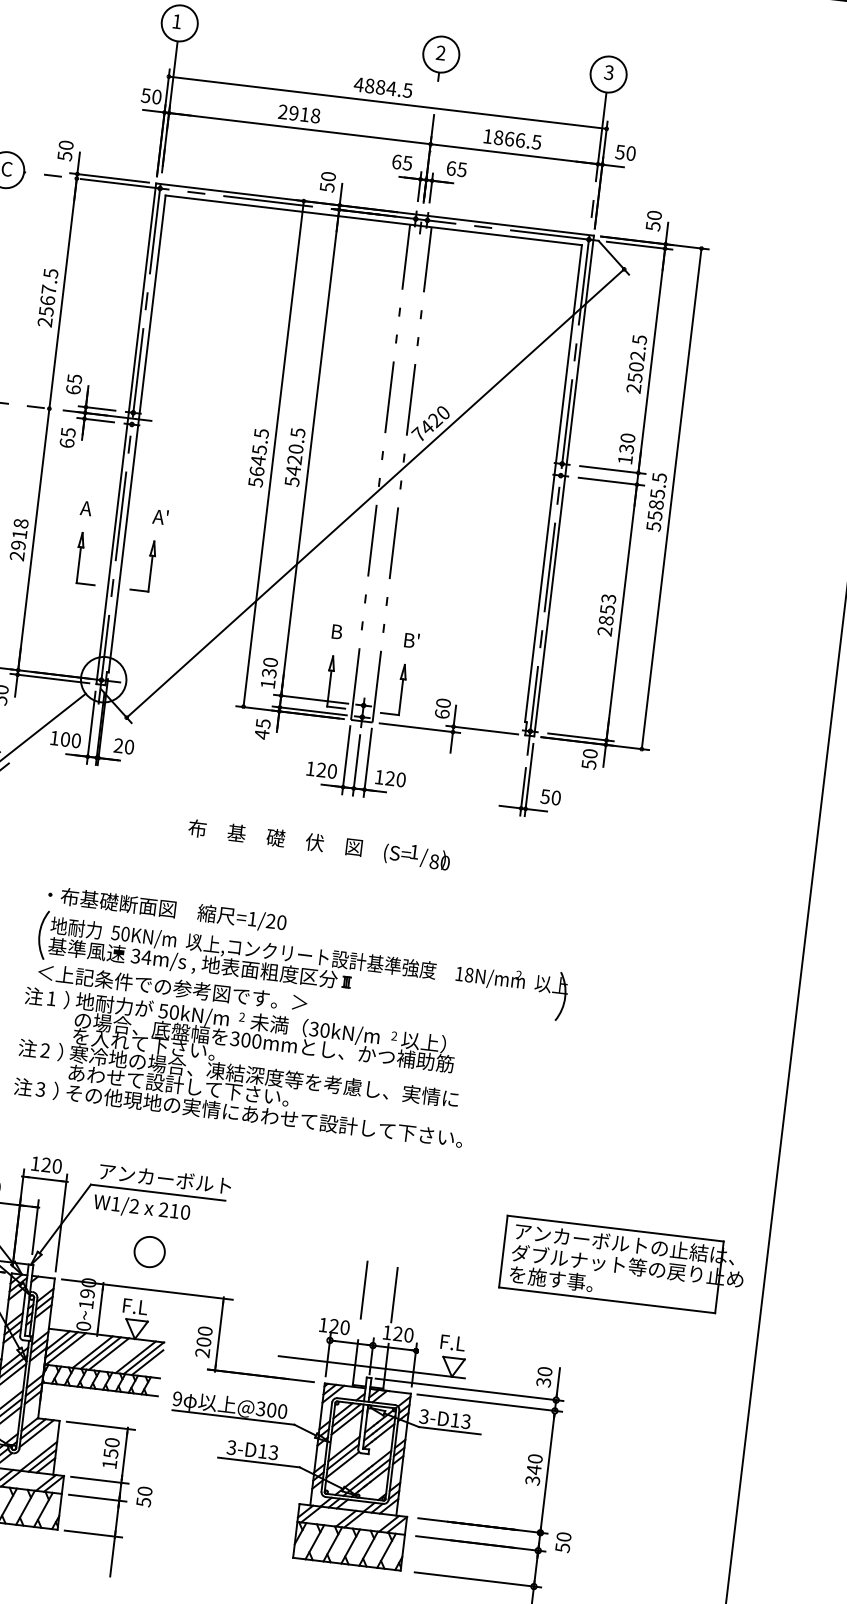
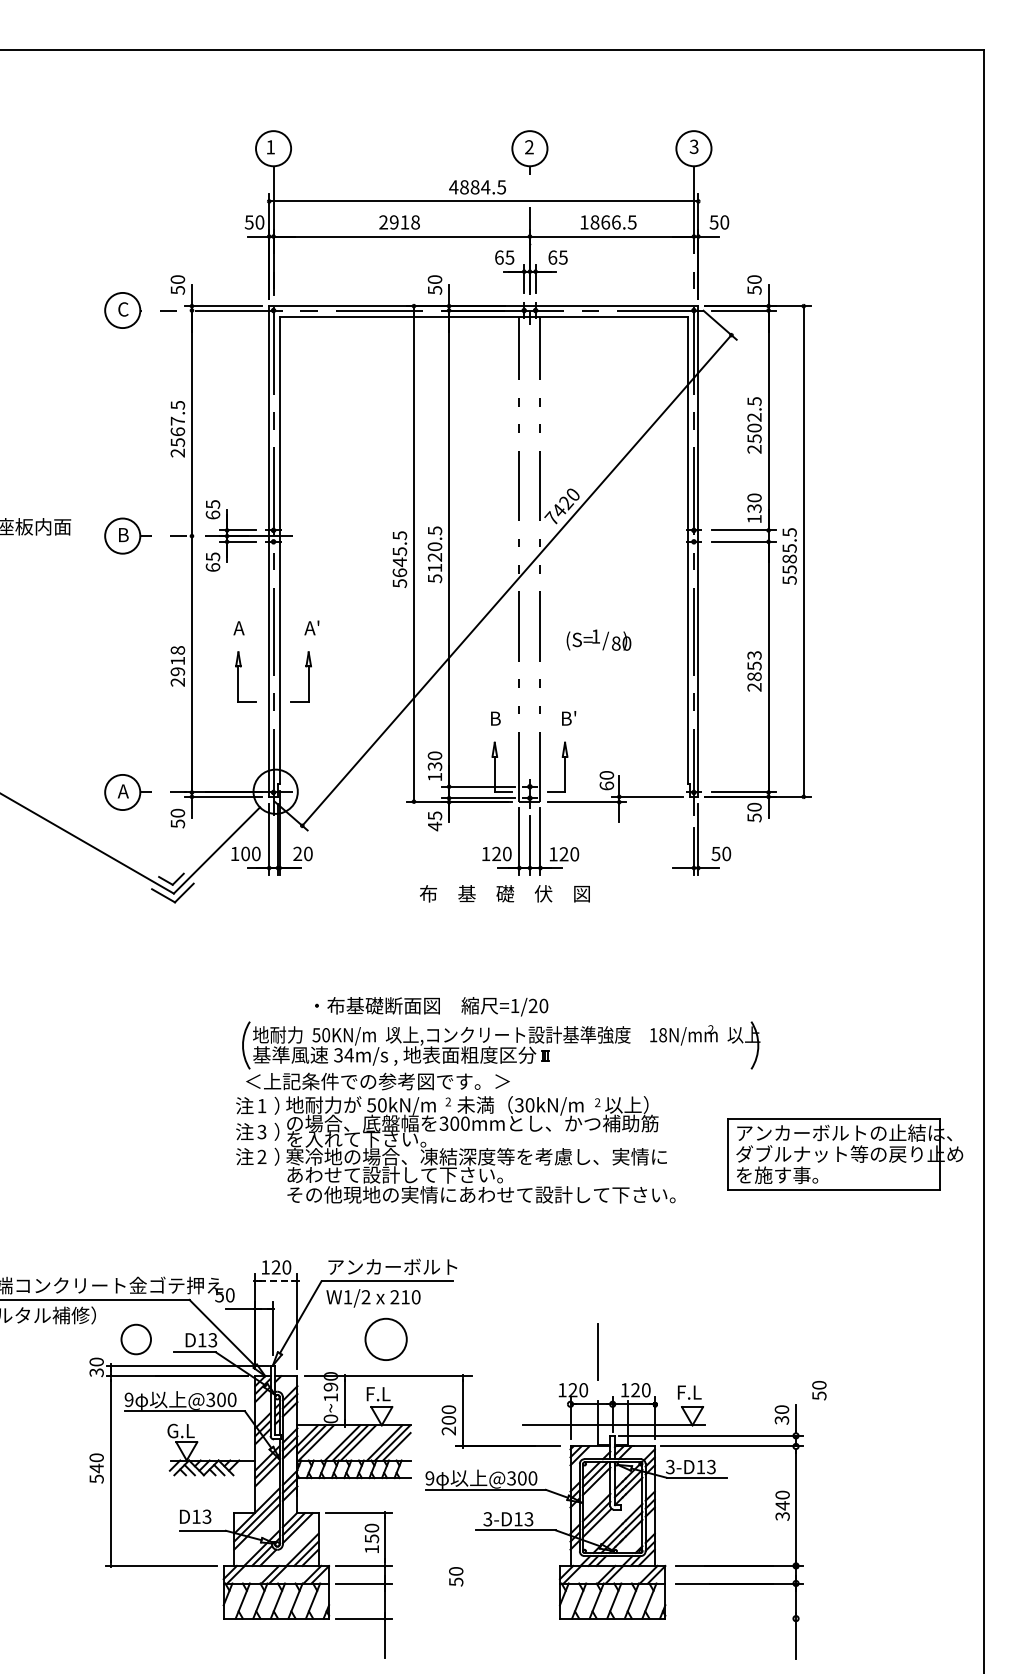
text: (293, 470) -> (434, 567), 5420.5 -> 5120.5
text: (275, 837) -> (504, 893), moved
text: (416, 855) -> (598, 639), moved
text: (167, 909) -> (431, 1006), moved
text: (36, 1088) -> (257, 1131), moved
line: (44, 1179) -> (276, 1281), solid -> dashed
circle: (149, 1251) -> (385, 1339), size x1.4
part: (623, 1265) -> (845, 1154), moved
line: (394, 1294) -> (627, 1352), removed
text: (144, 1496) -> (456, 1576), moved
text: (563, 1542) -> (819, 1390), moved
line: (478, 1579) -> (741, 1618), removed

